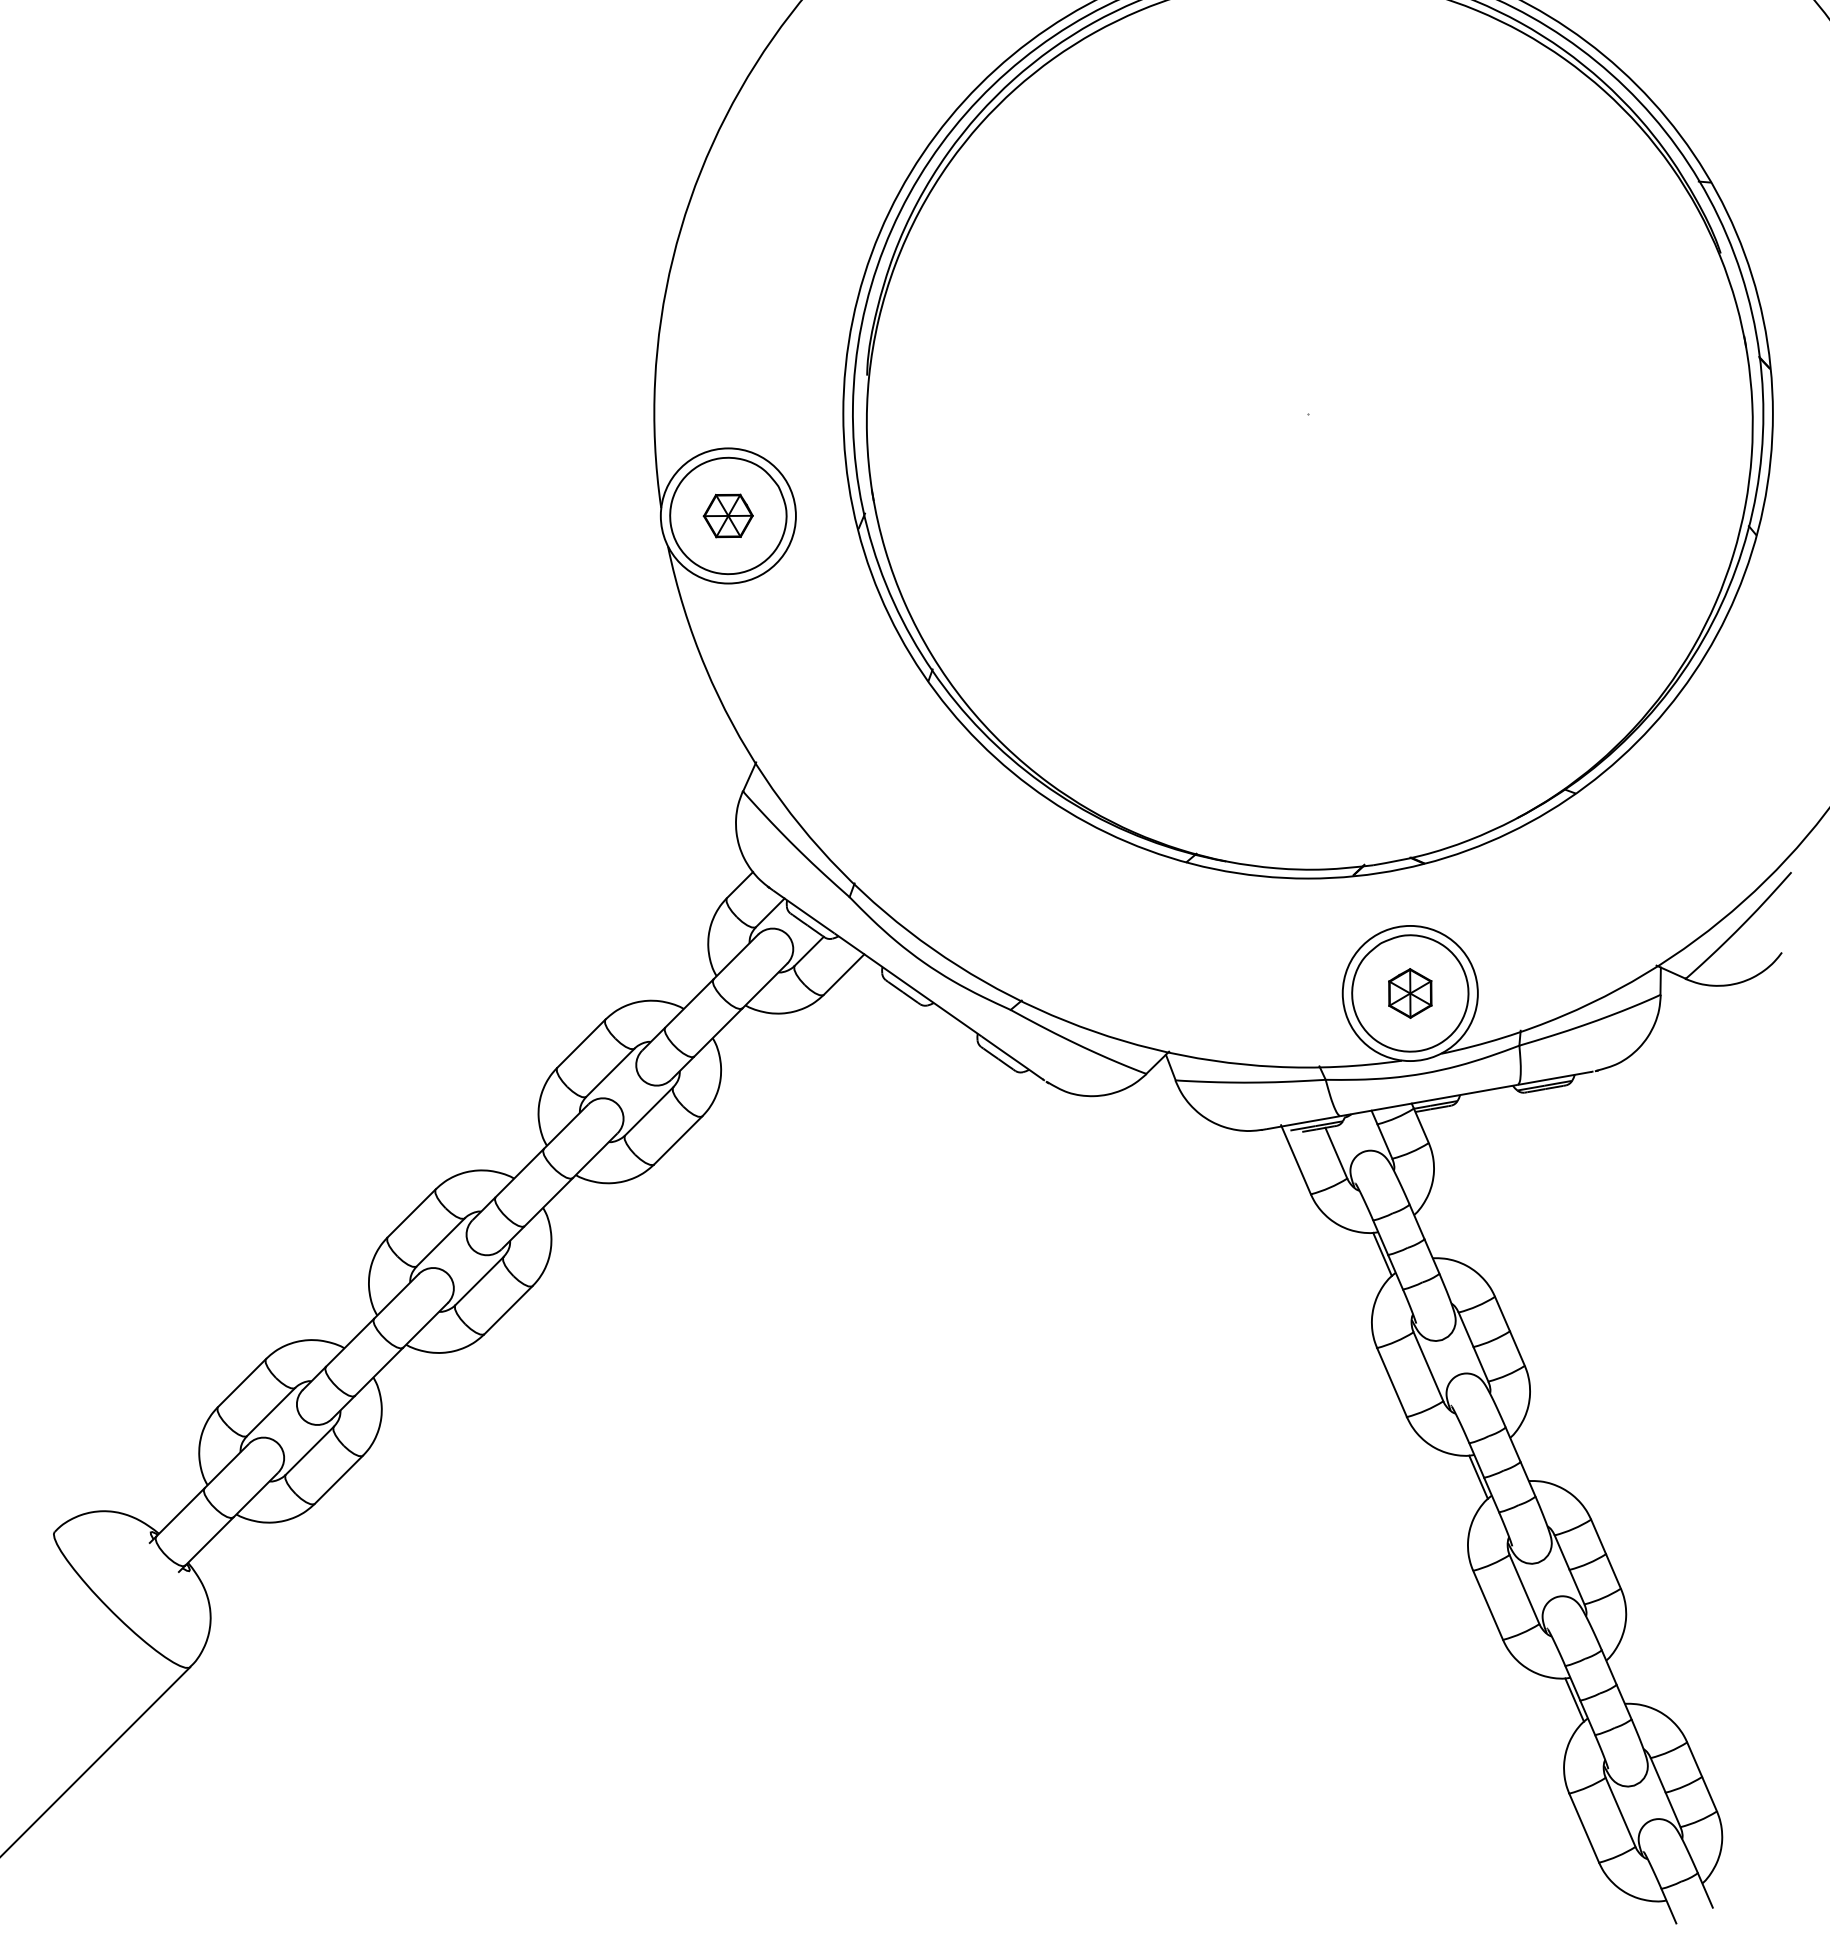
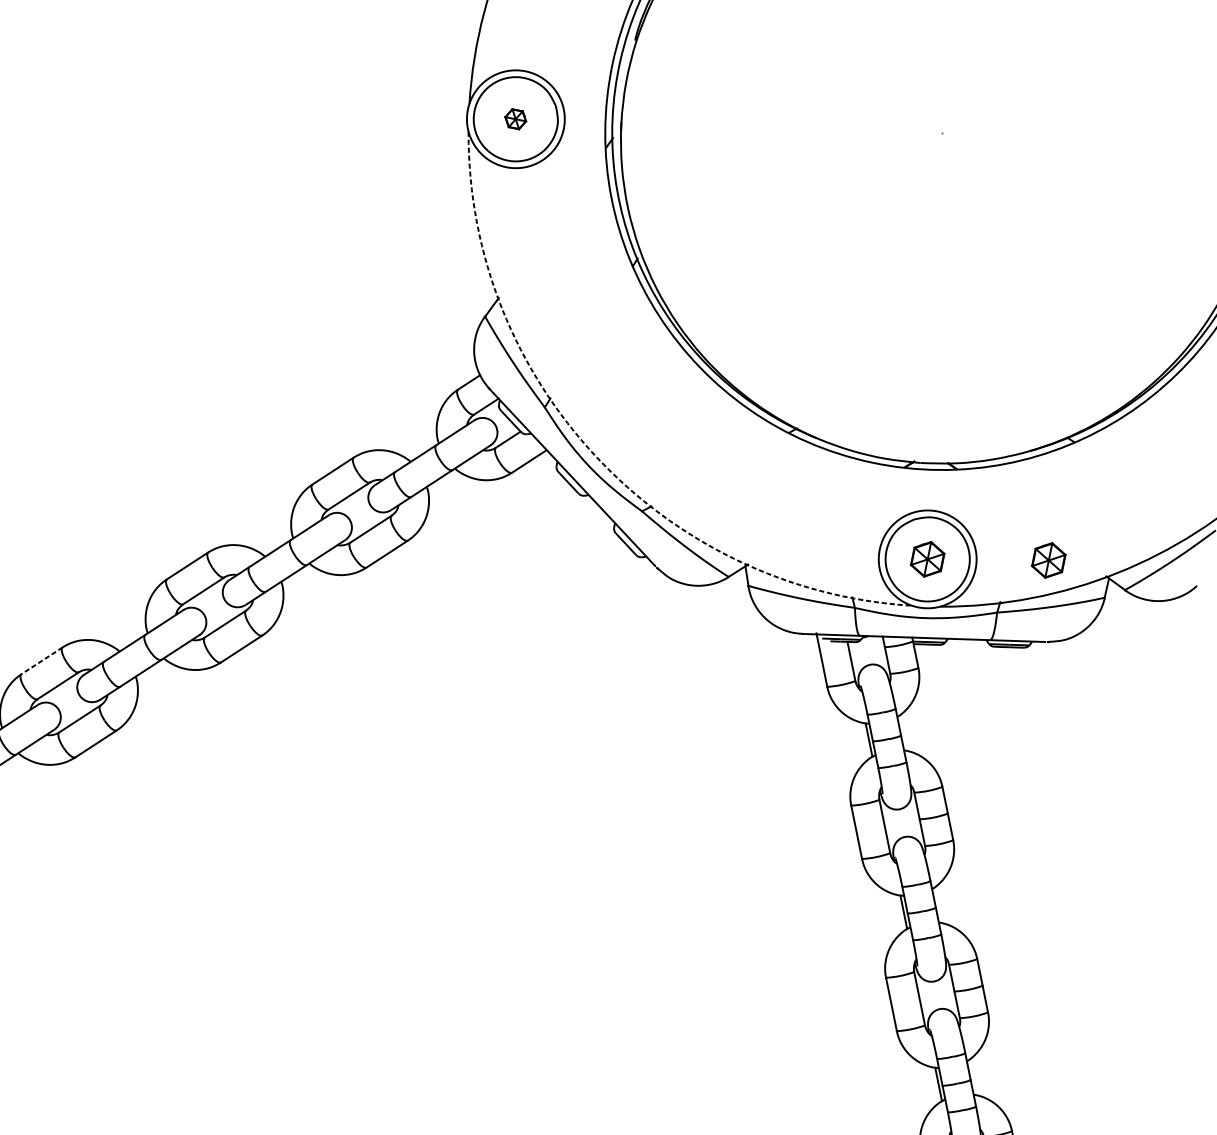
part: (727, 515) -> (515, 118), size x0.6
arc: (932, 949) -> (595, 456), solid -> dashed
part: (1574, 960) -> (1048, 560), added
line: (241, 1383) -> (41, 661), solid -> dashed

